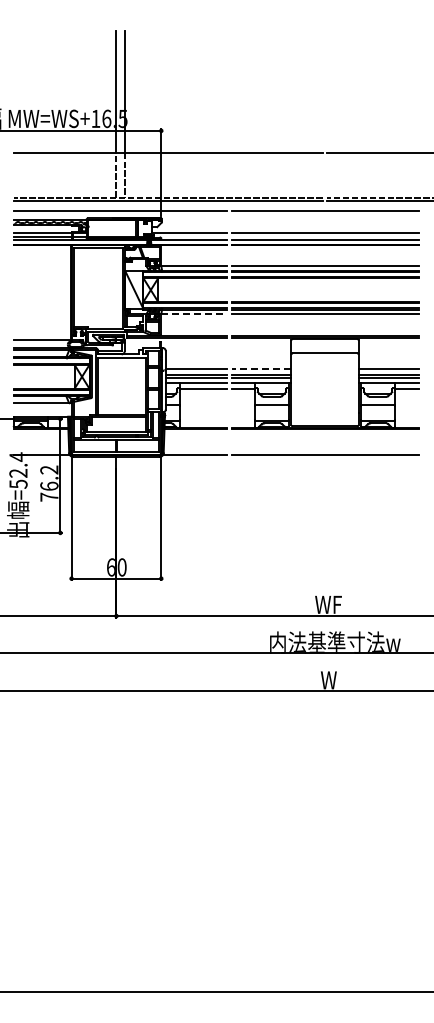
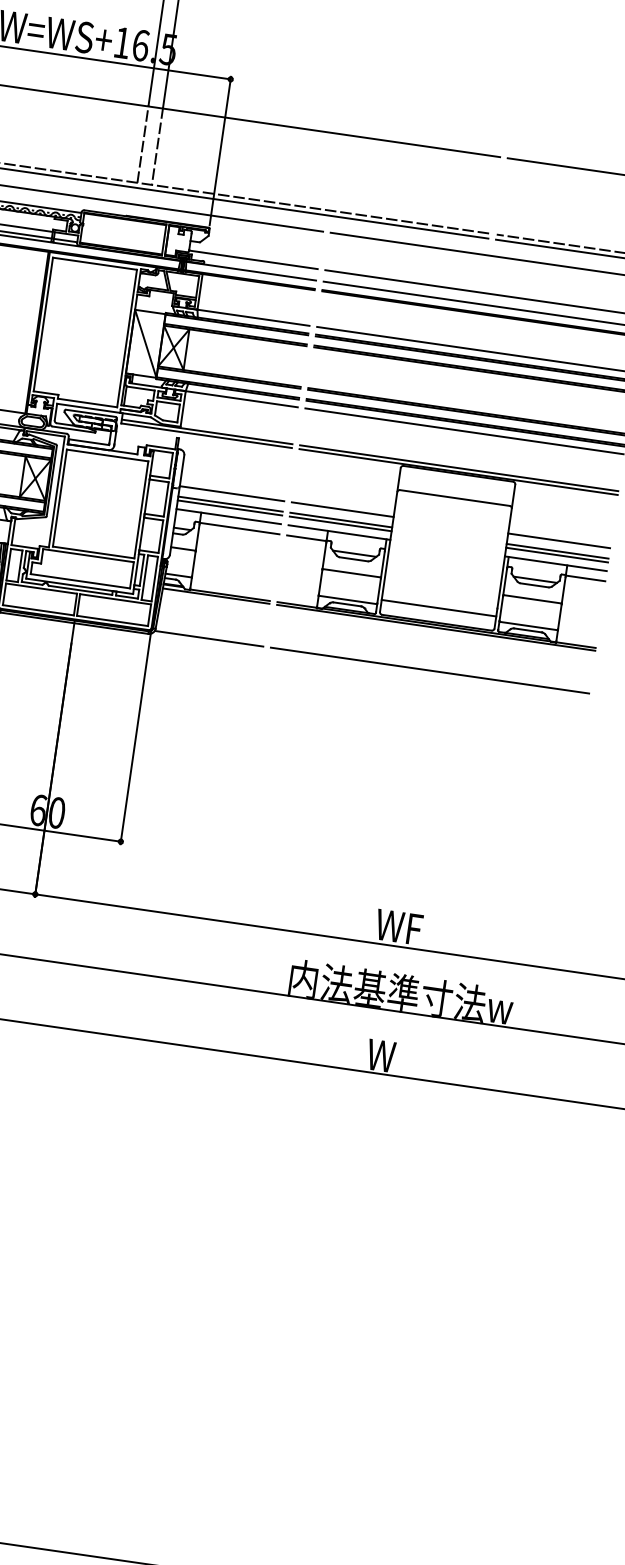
line: (194, 314) -> (242, 400), dashed -> solid
line: (261, 369) -> (342, 510), dashed -> solid
line: (324, 417) -> (438, 607), added

